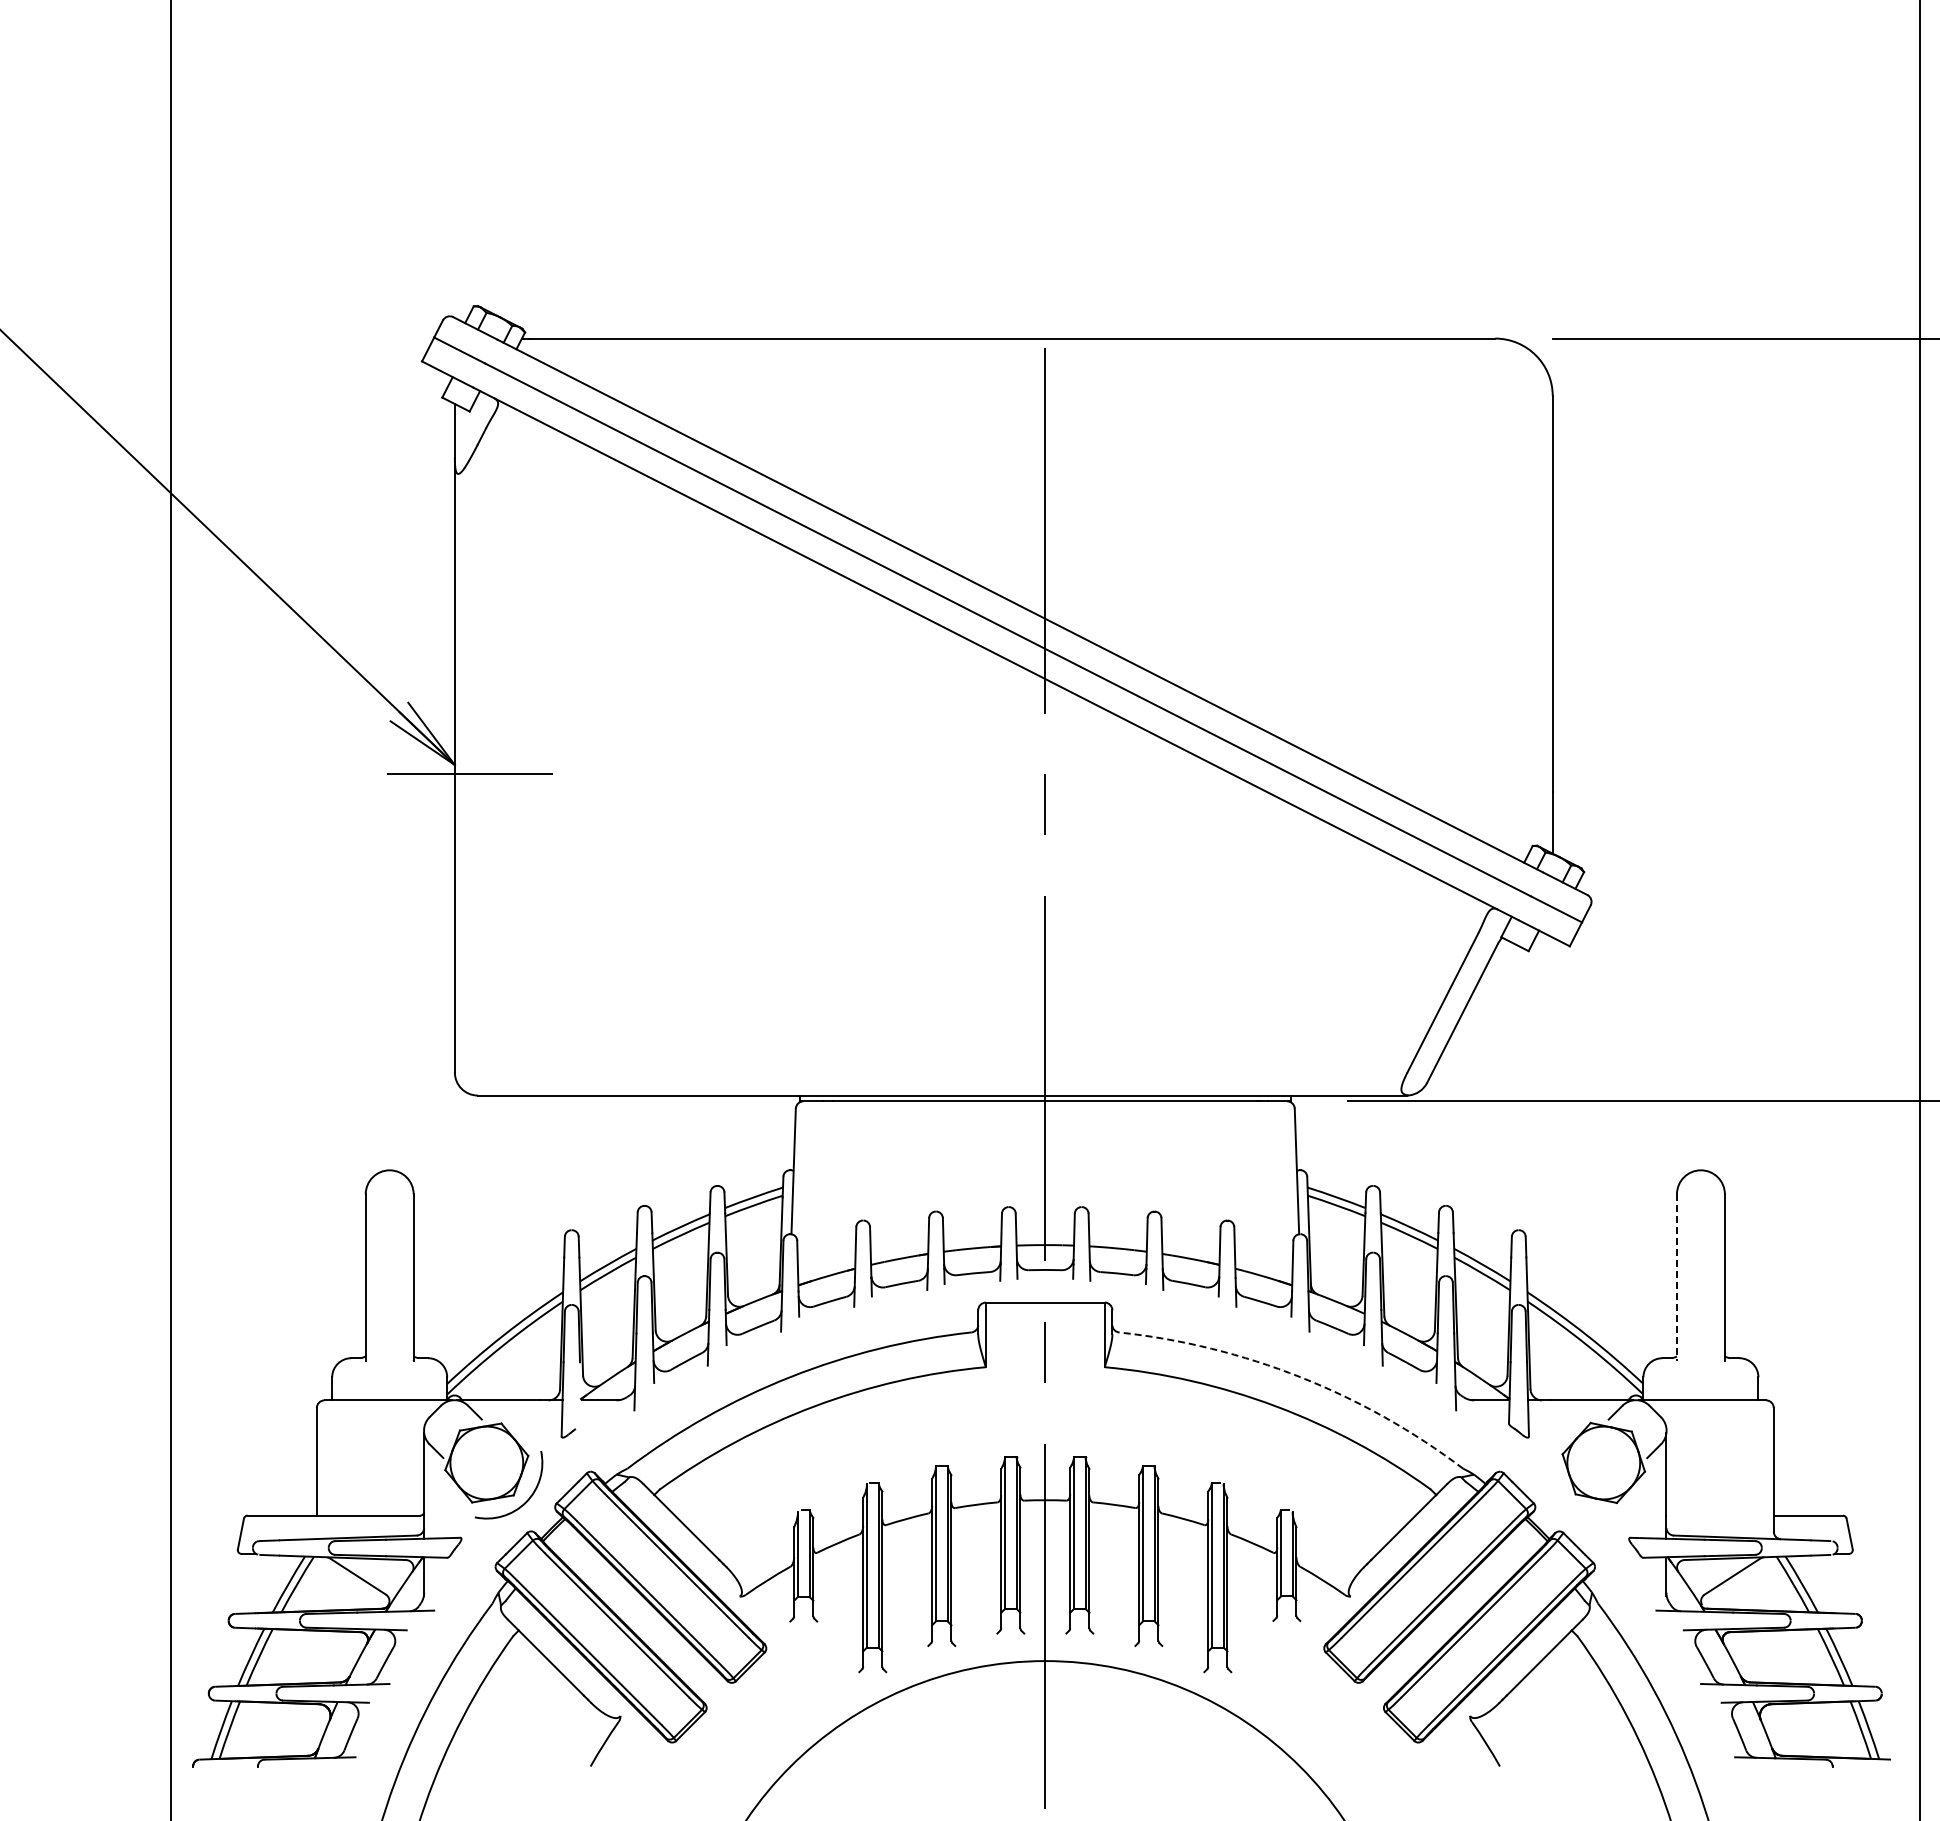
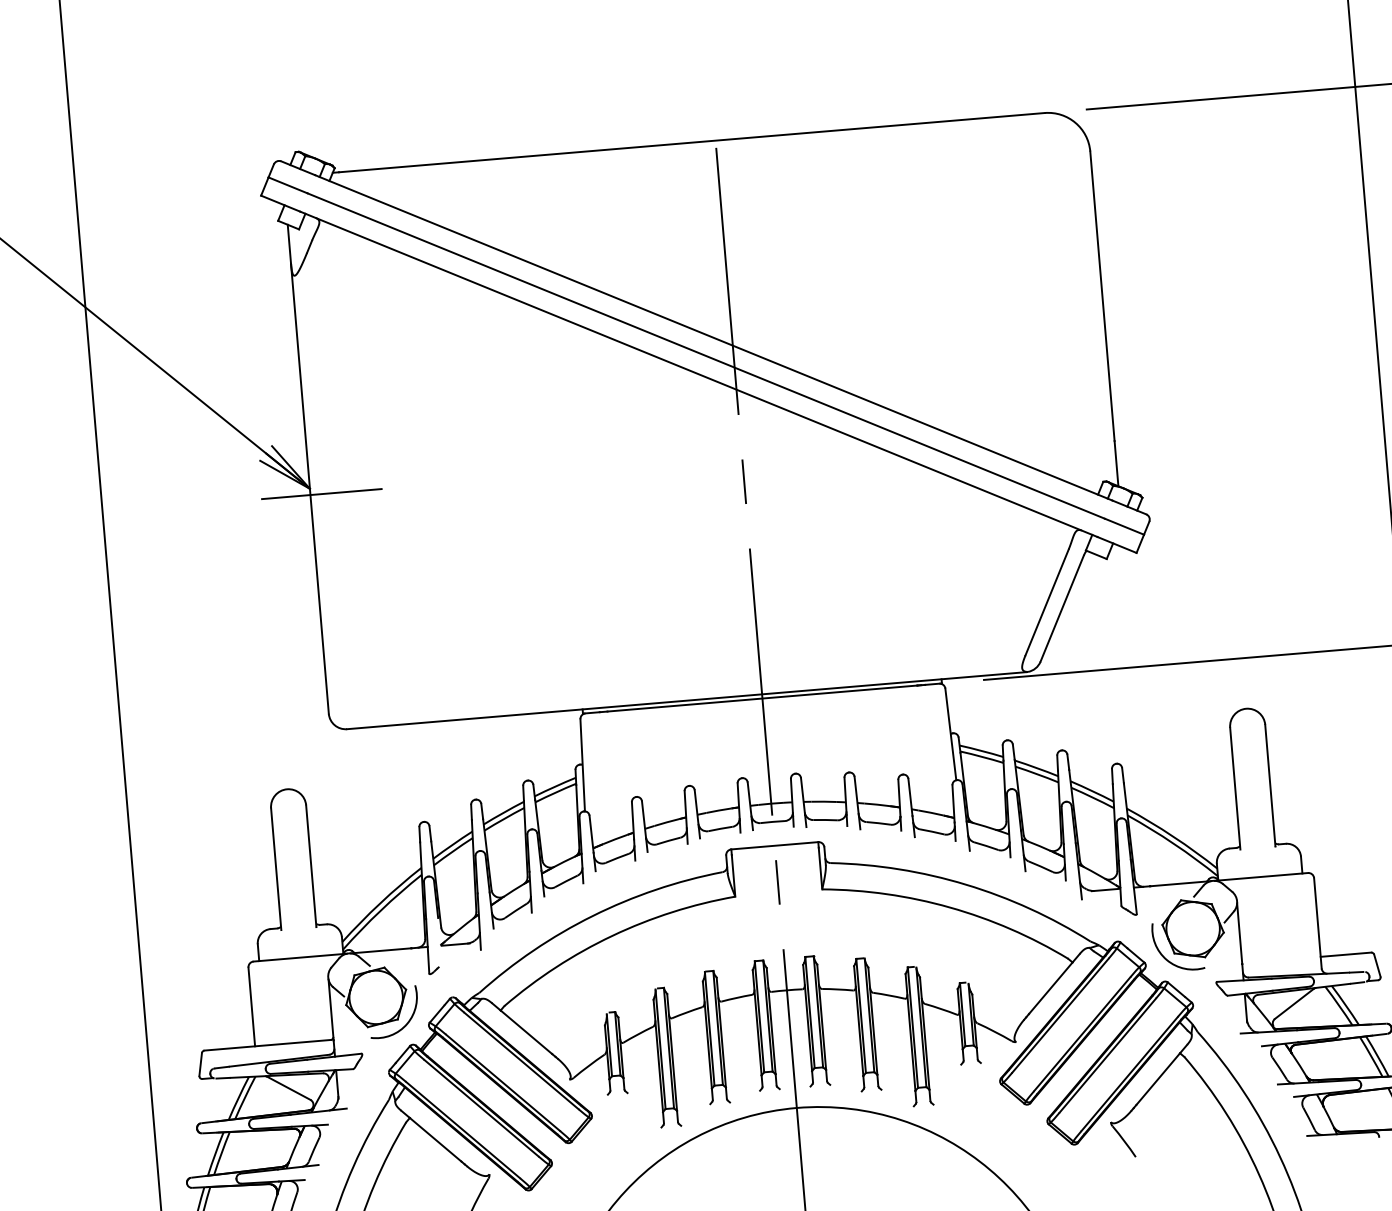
line: (1676, 1278) -> (1235, 789), dashed -> solid
arc: (1300, 1377) -> (966, 884), dashed -> solid
arc: (1565, 1501) -> (1167, 959), added

